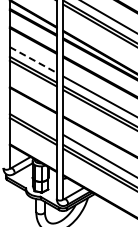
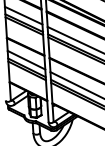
line: (33, 60) -> (23, 16), dashed -> solid
line: (32, 117) -> (25, 60), added

